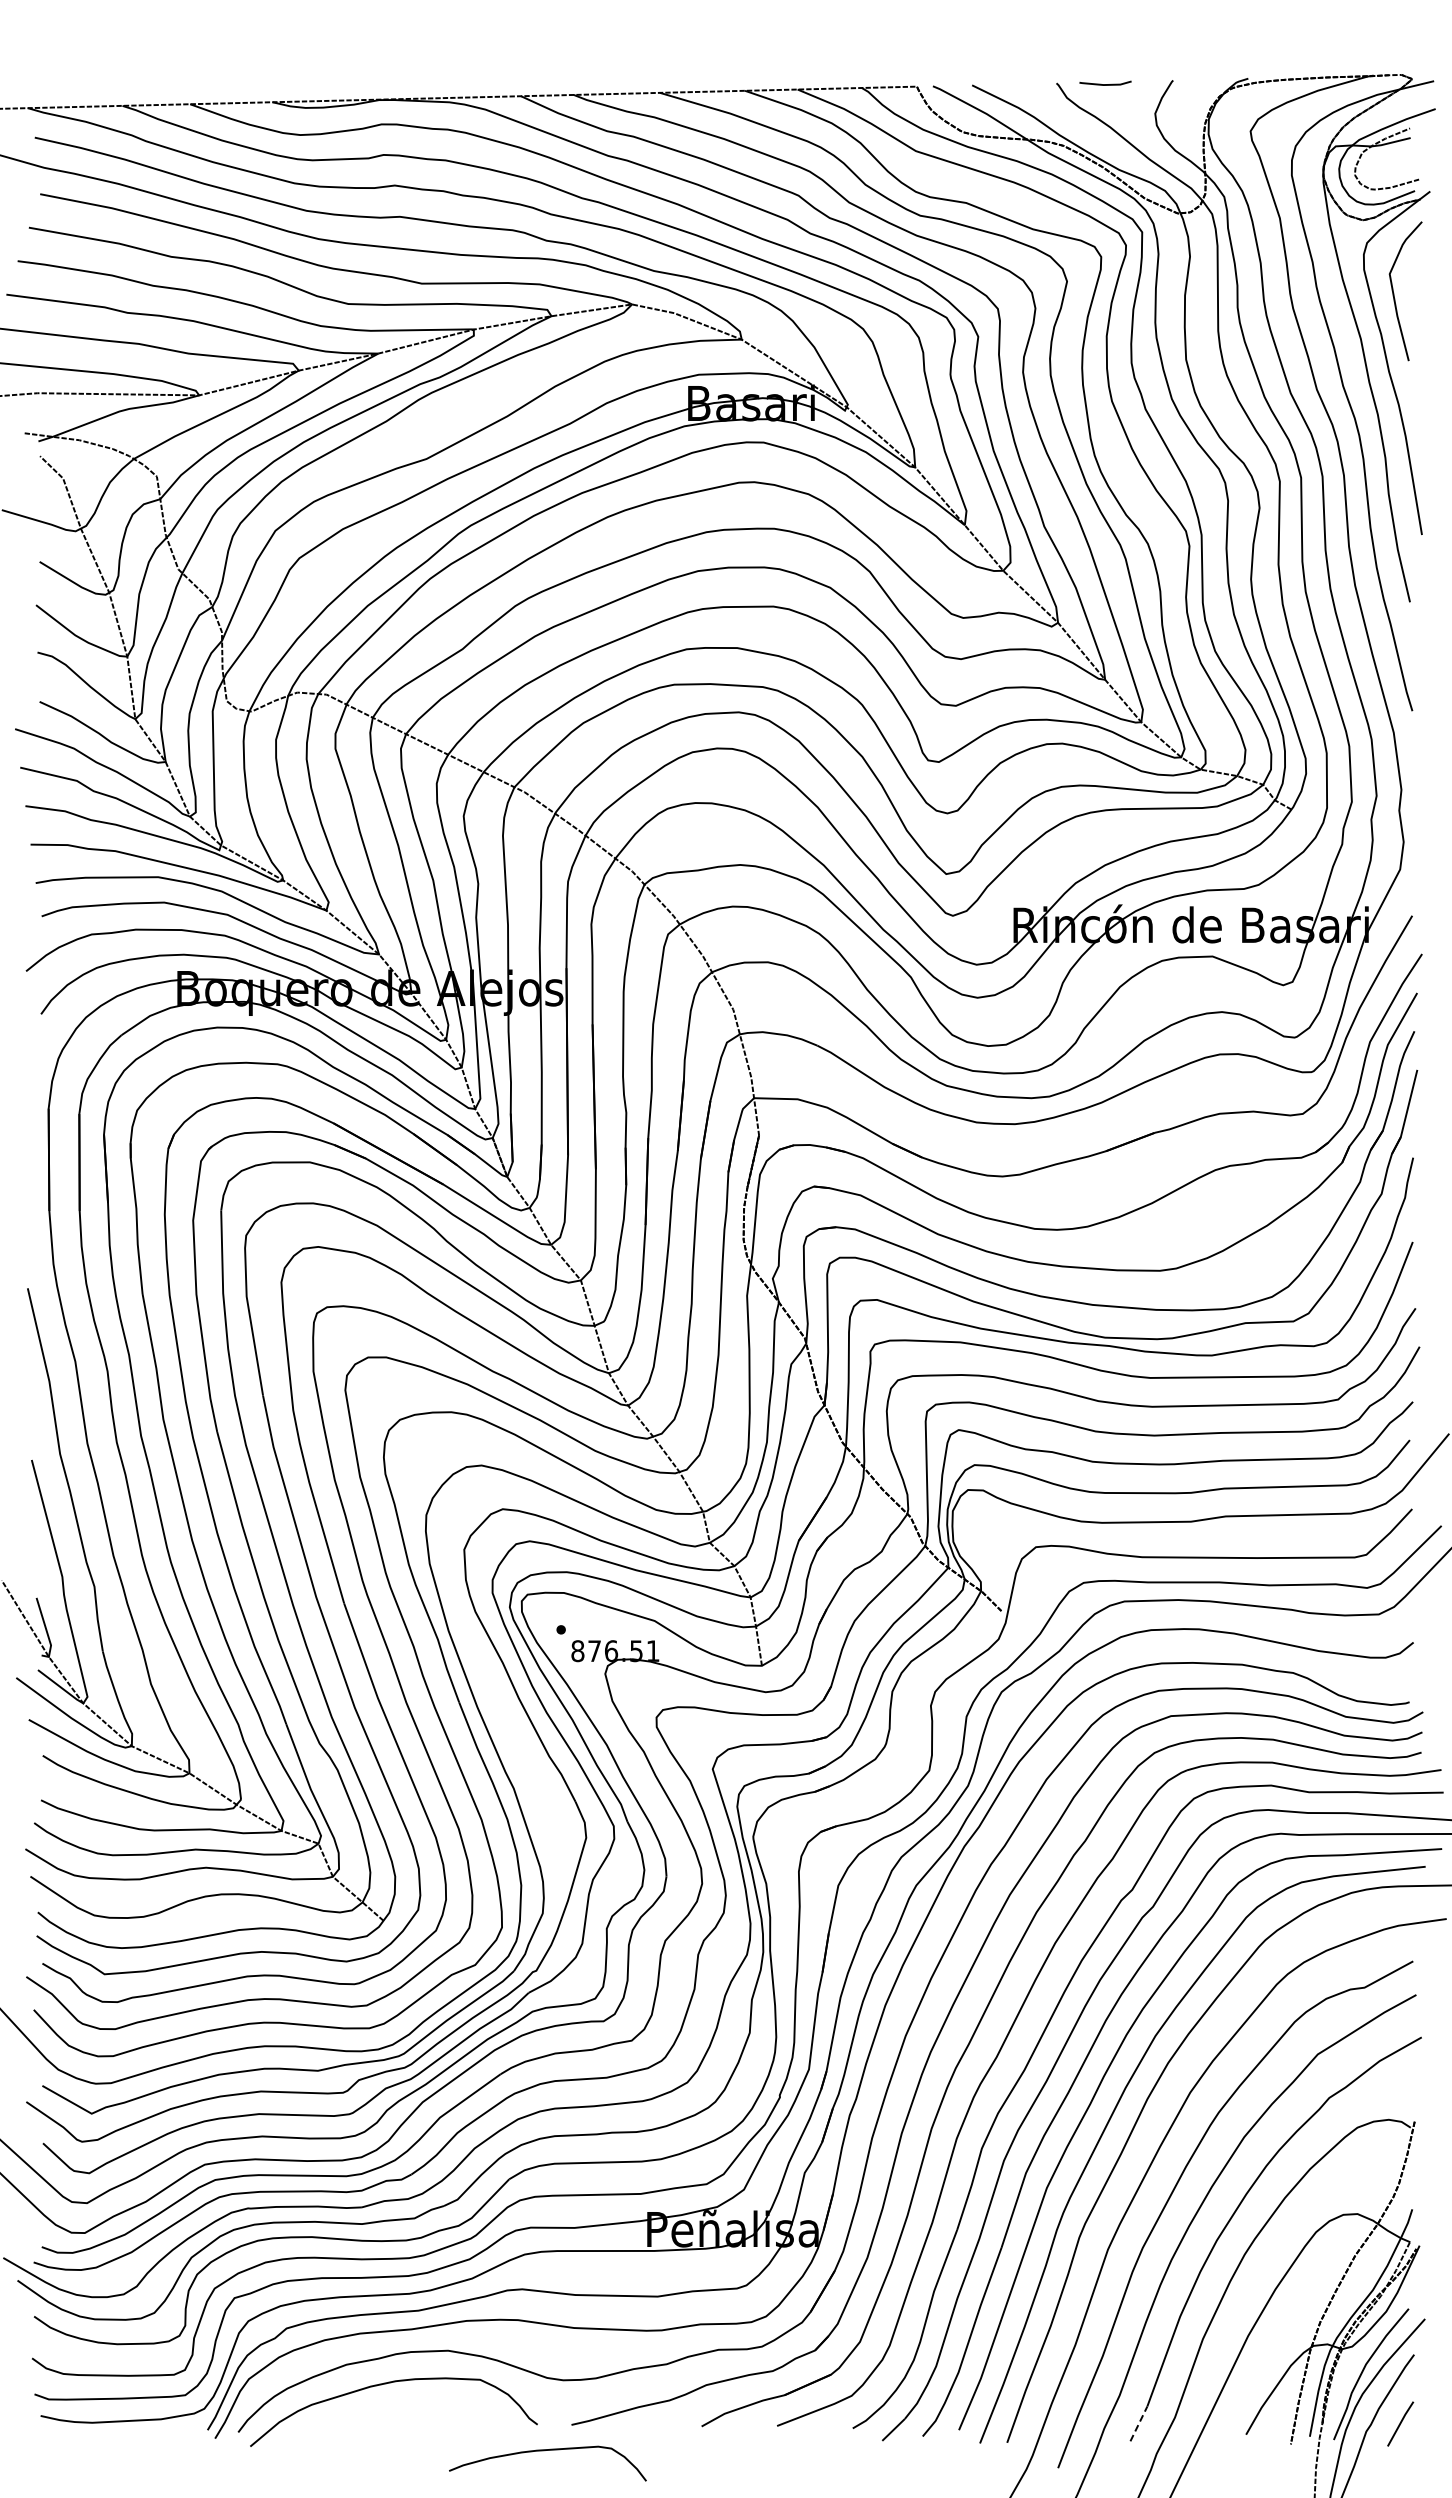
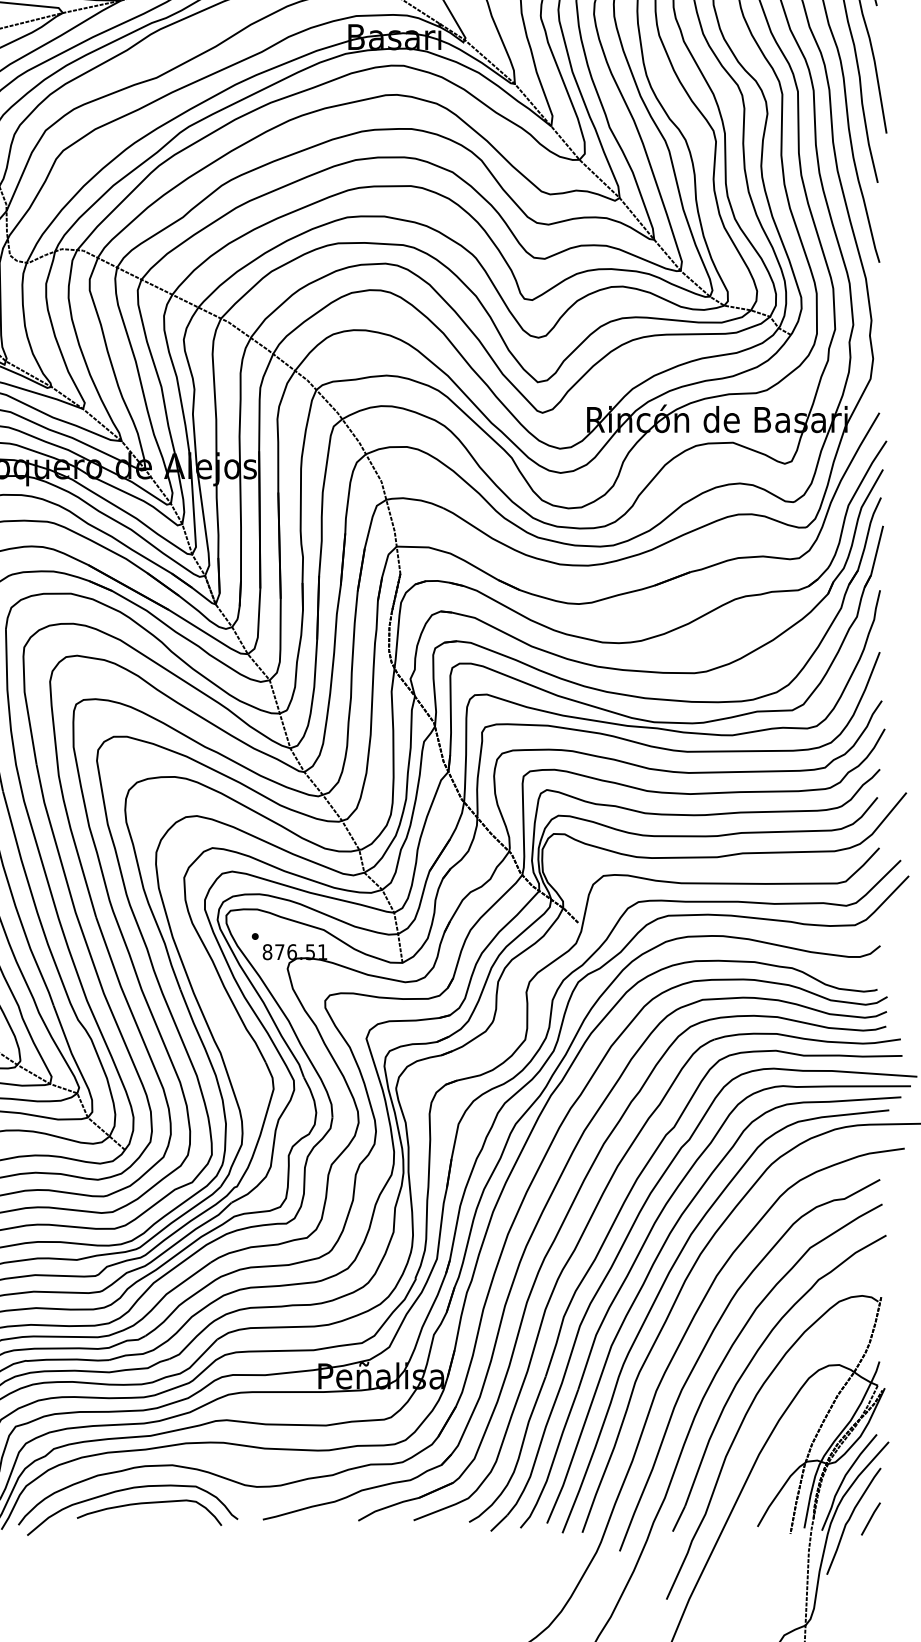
line: (1139, 2423) -> (679, 1518), dashed -> solid
curve: (544, 2451) -> (146, 1503), moved

